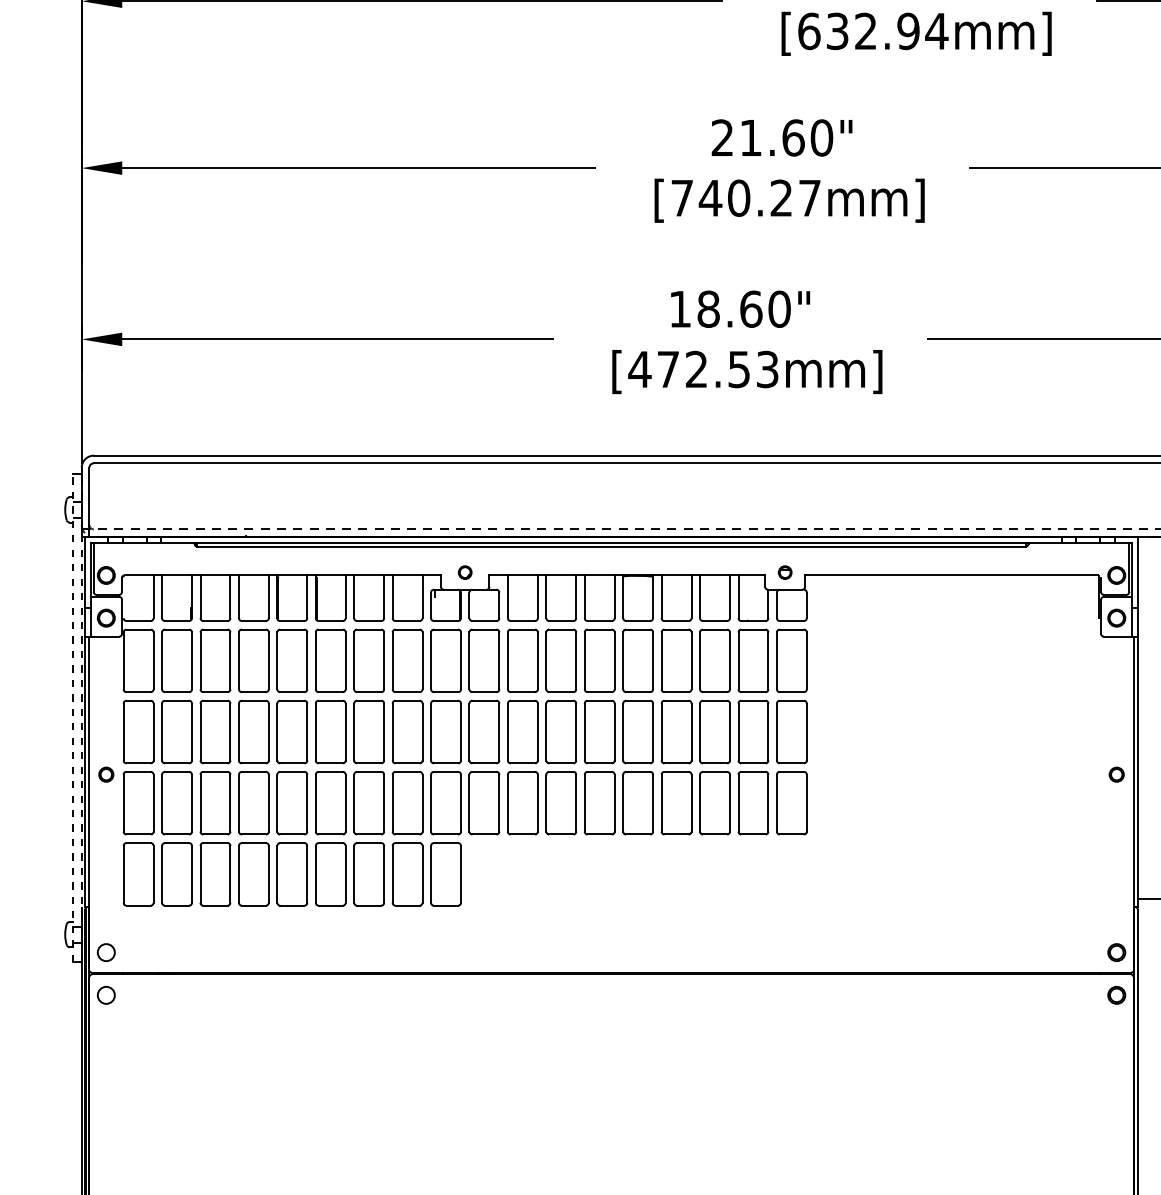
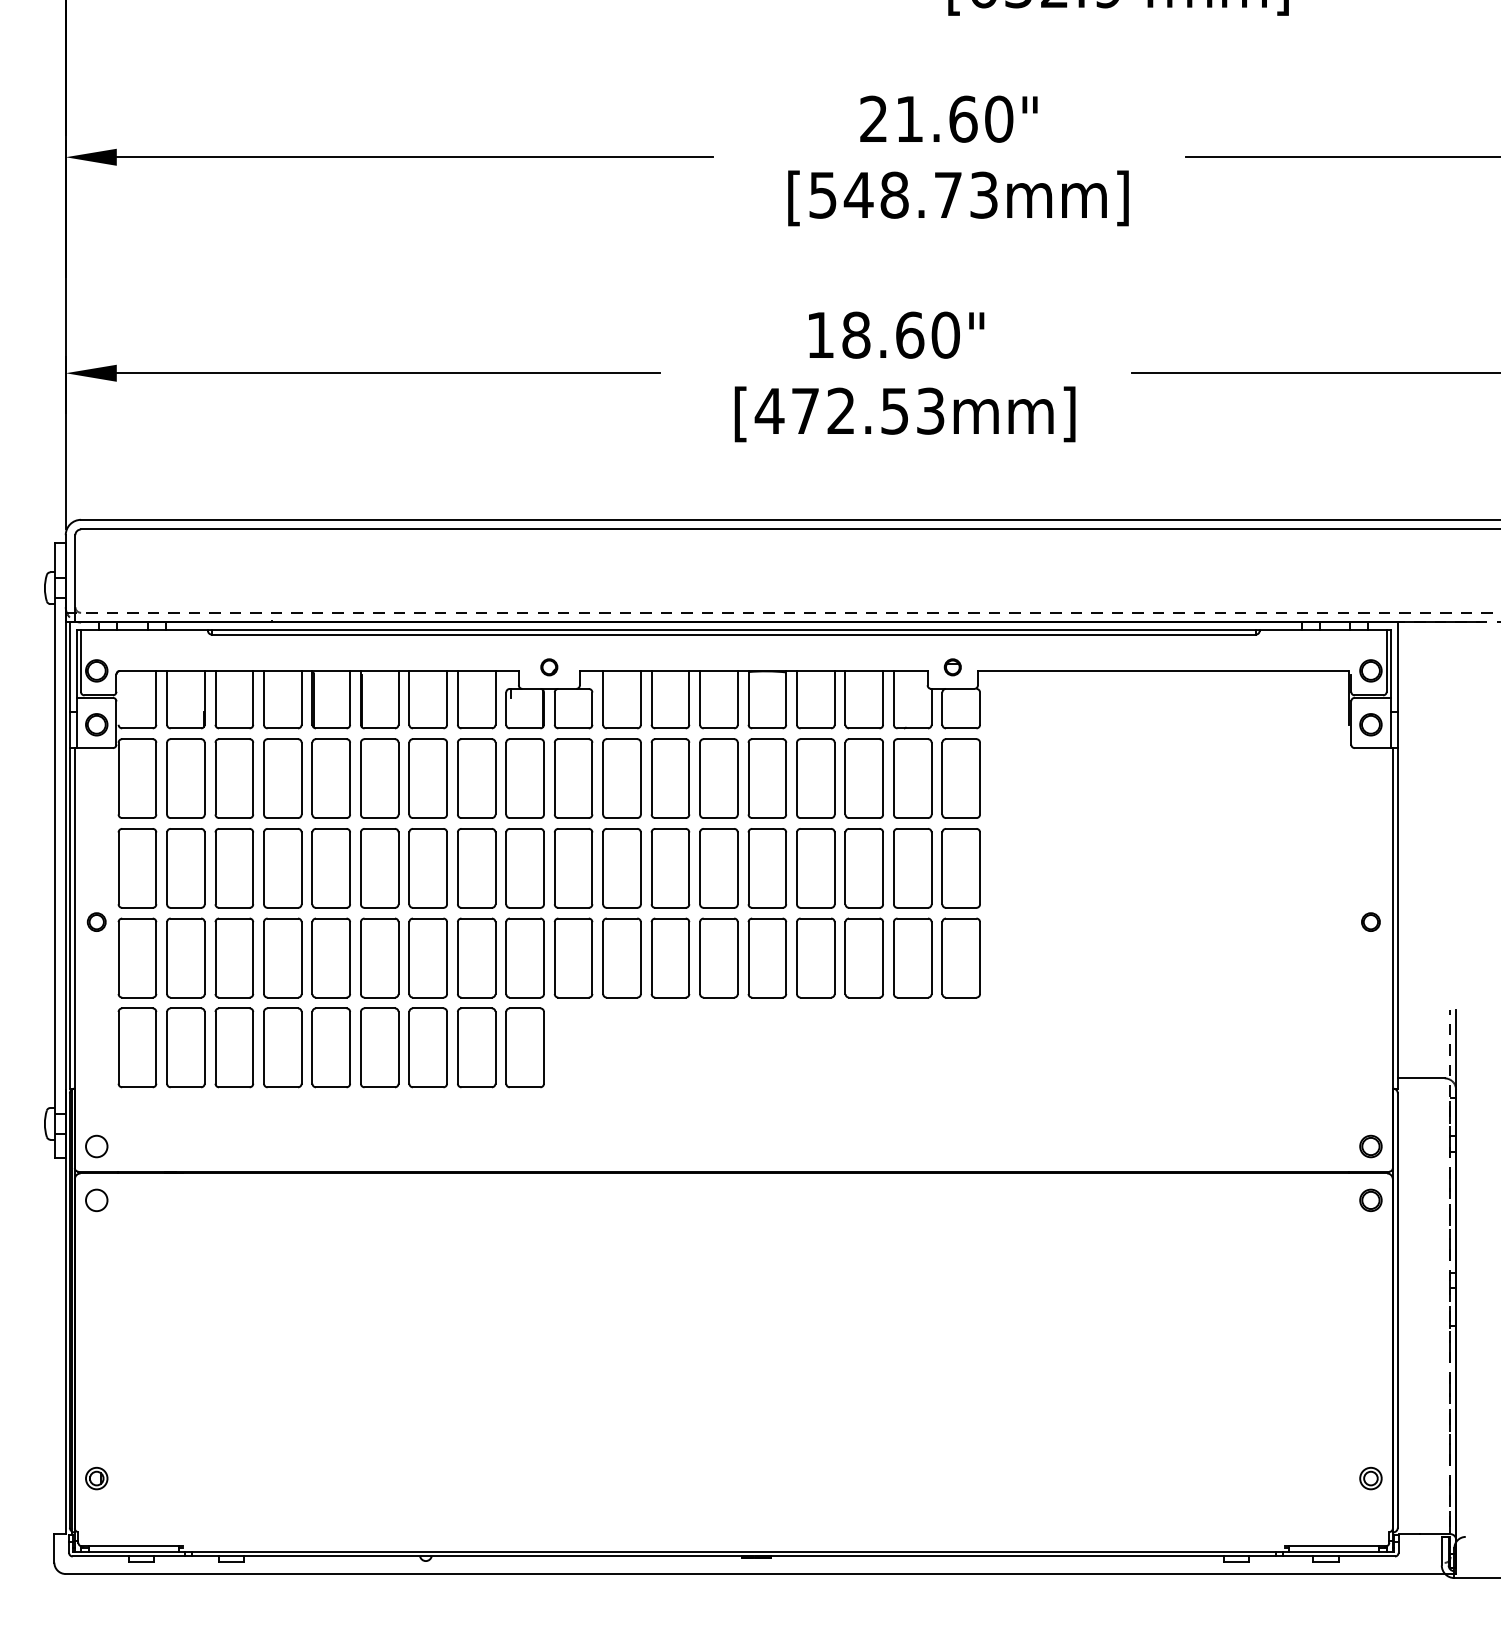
text: (746, 197) -> (903, 194), [740.27mm] -> [548.73mm]
line: (72, 717) -> (54, 850), dashed -> solid
line: (81, 717) -> (65, 850), dashed -> solid

